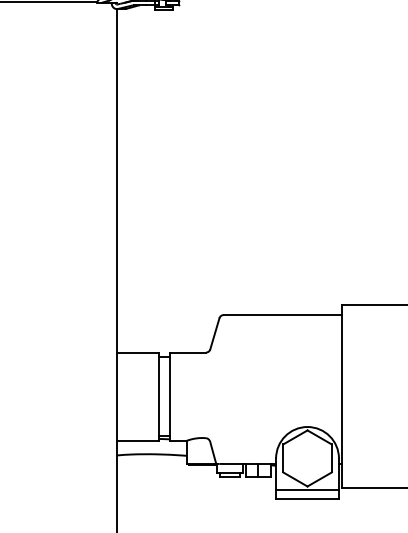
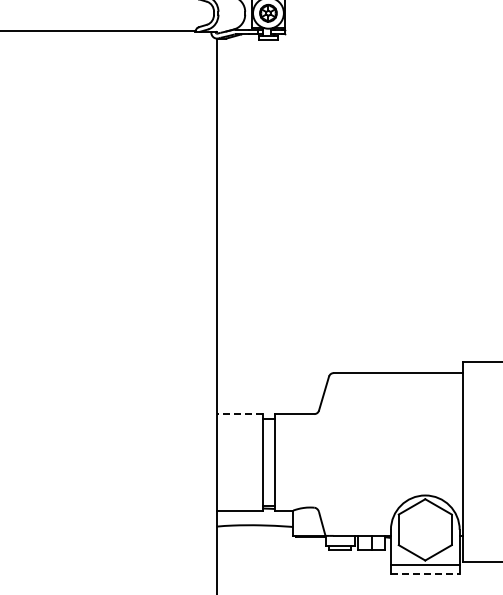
line: (137, 352) -> (239, 414), solid -> dashed
line: (307, 499) -> (425, 574), solid -> dashed

